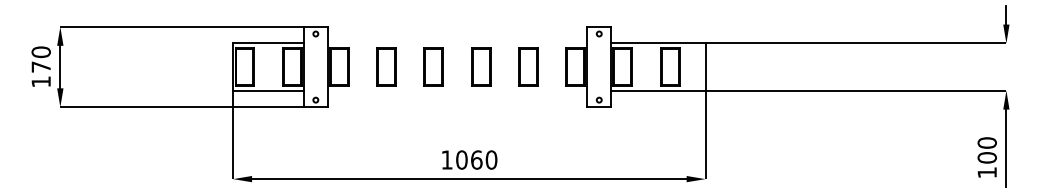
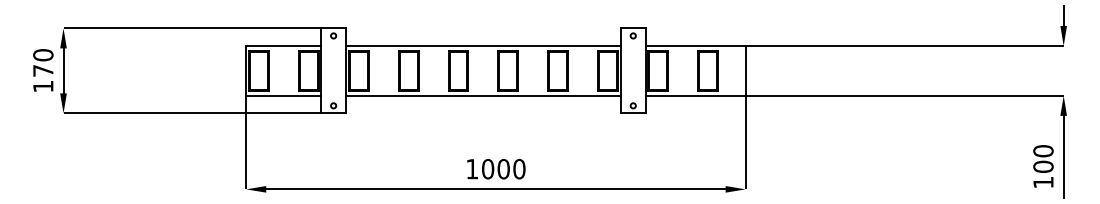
line: (457, 43) -> (483, 45), added
line: (457, 90) -> (483, 95), added
text: (476, 159) -> (503, 168), 1060 -> 1000

